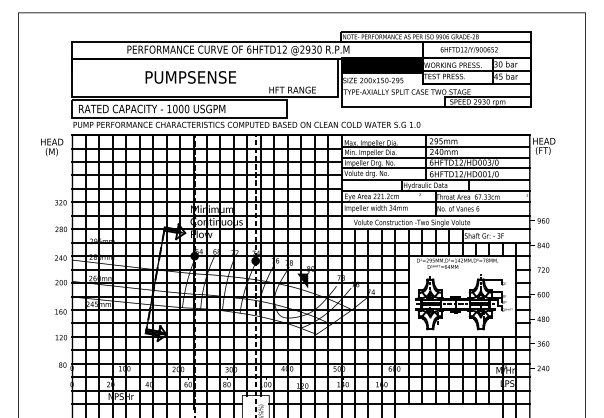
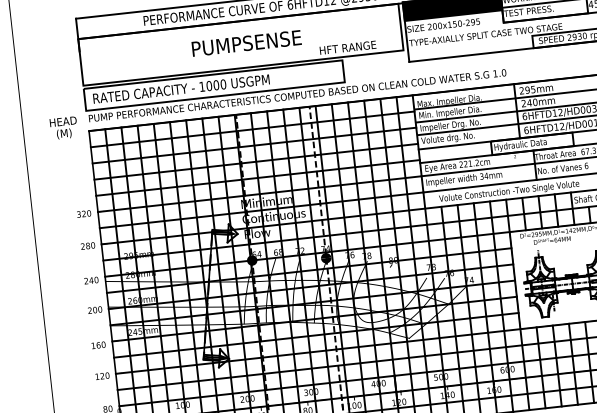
text: (190, 77) -> (246, 43), moved
text: (52, 147) -> (64, 128), moved
fill: (302, 280) -> (385, 275), removed

